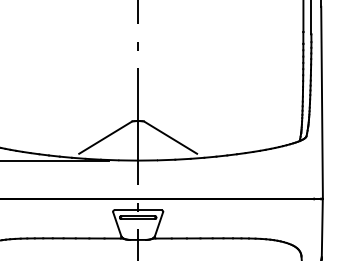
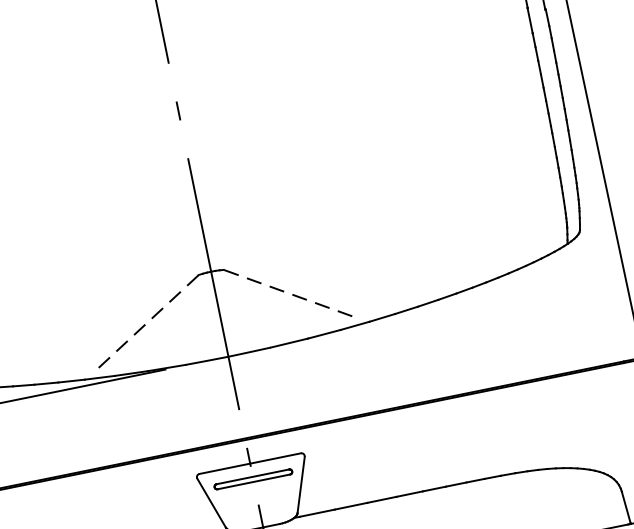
line: (106, 137) -> (150, 320), solid -> dashed
line: (170, 137) -> (287, 292), solid -> dashed

